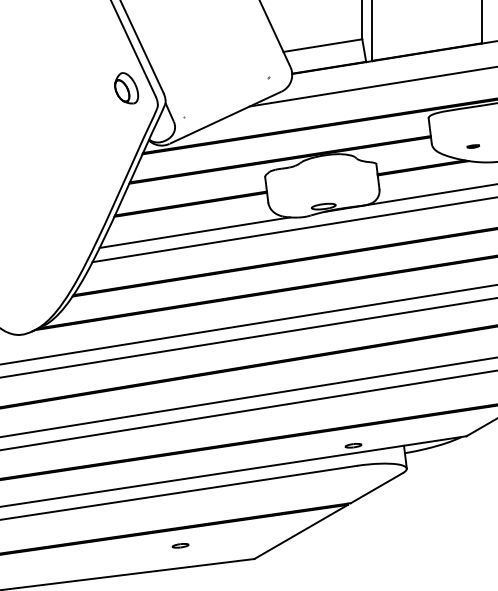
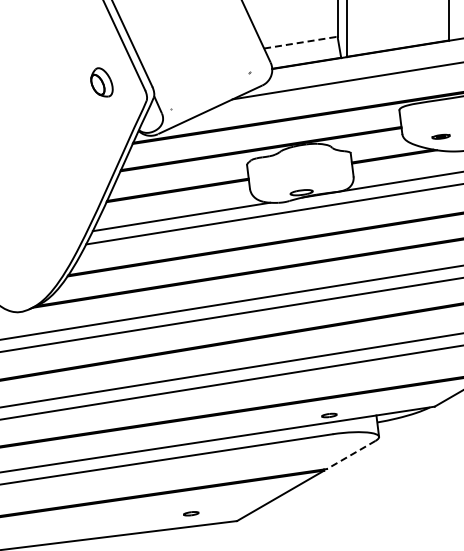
line: (323, 45) -> (301, 42), solid -> dashed
part: (126, 88) -> (101, 82), moved
part: (472, 146) -> (440, 136), size x1.6
line: (376, 488) -> (350, 455), solid -> dashed
part: (180, 545) -> (191, 513), moved

